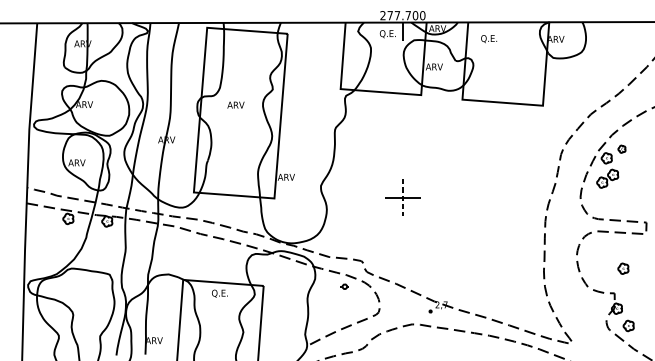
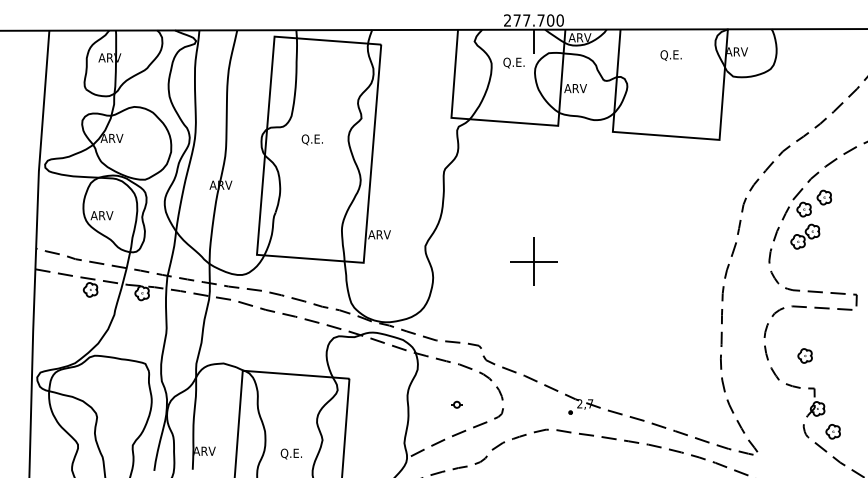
text: (387, 33) -> (513, 62), moved
text: (488, 39) -> (670, 55), moved
text: (235, 105) -> (312, 139), ARV -> Q.E.
part: (621, 149) -> (823, 197), size x1.43
line: (402, 198) -> (533, 262), dashed -> solid
part: (622, 268) -> (804, 355), moved
part: (344, 286) -> (456, 404), moved
text: (219, 293) -> (290, 453), moved

